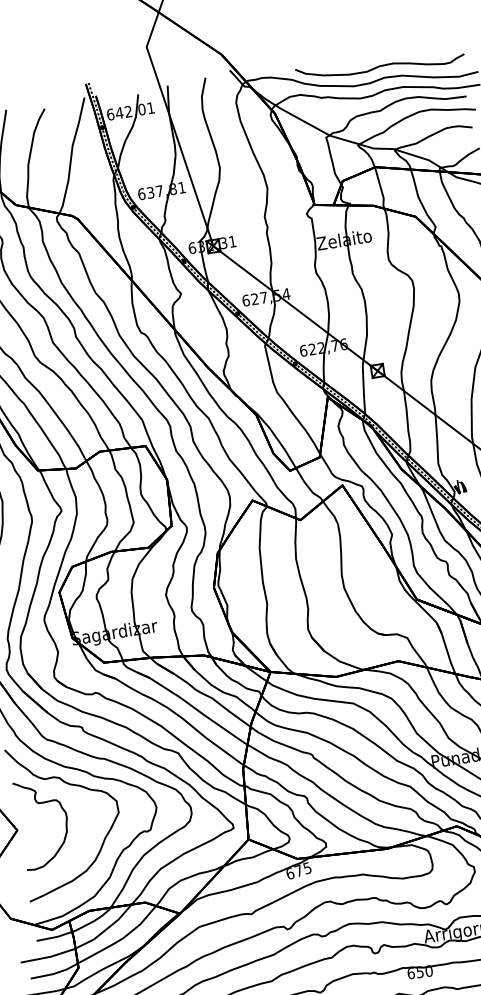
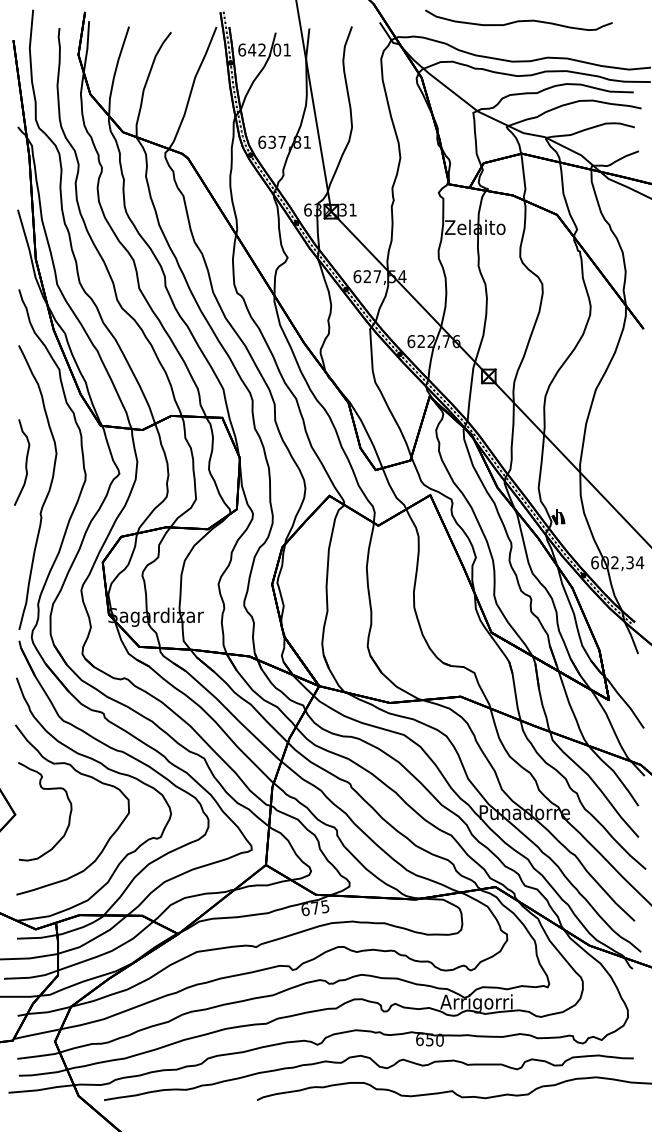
curve: (379, 65) -> (518, 20), moved

